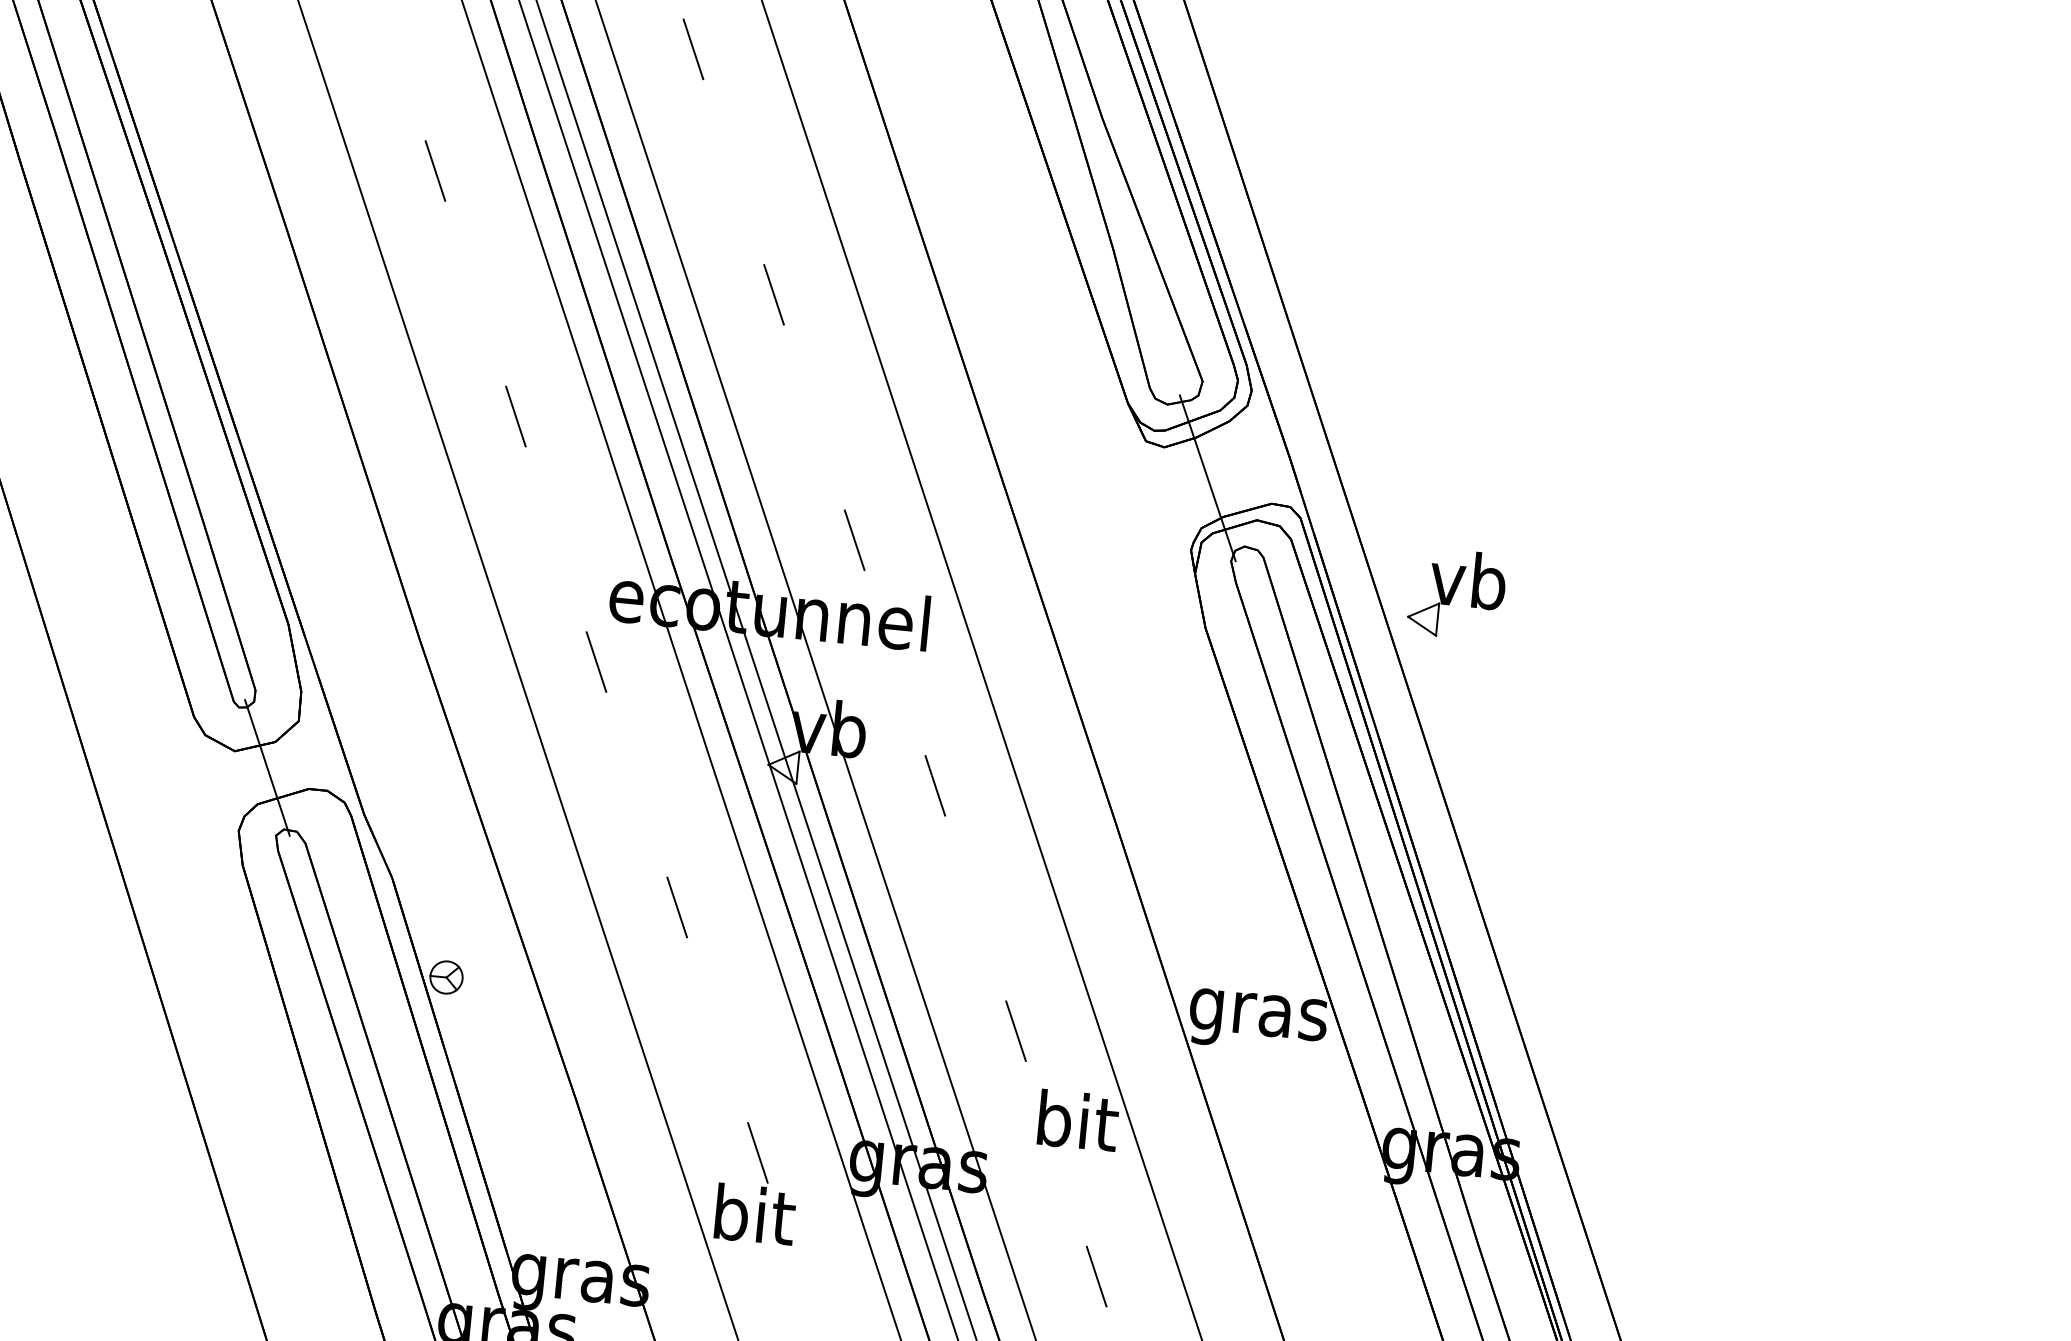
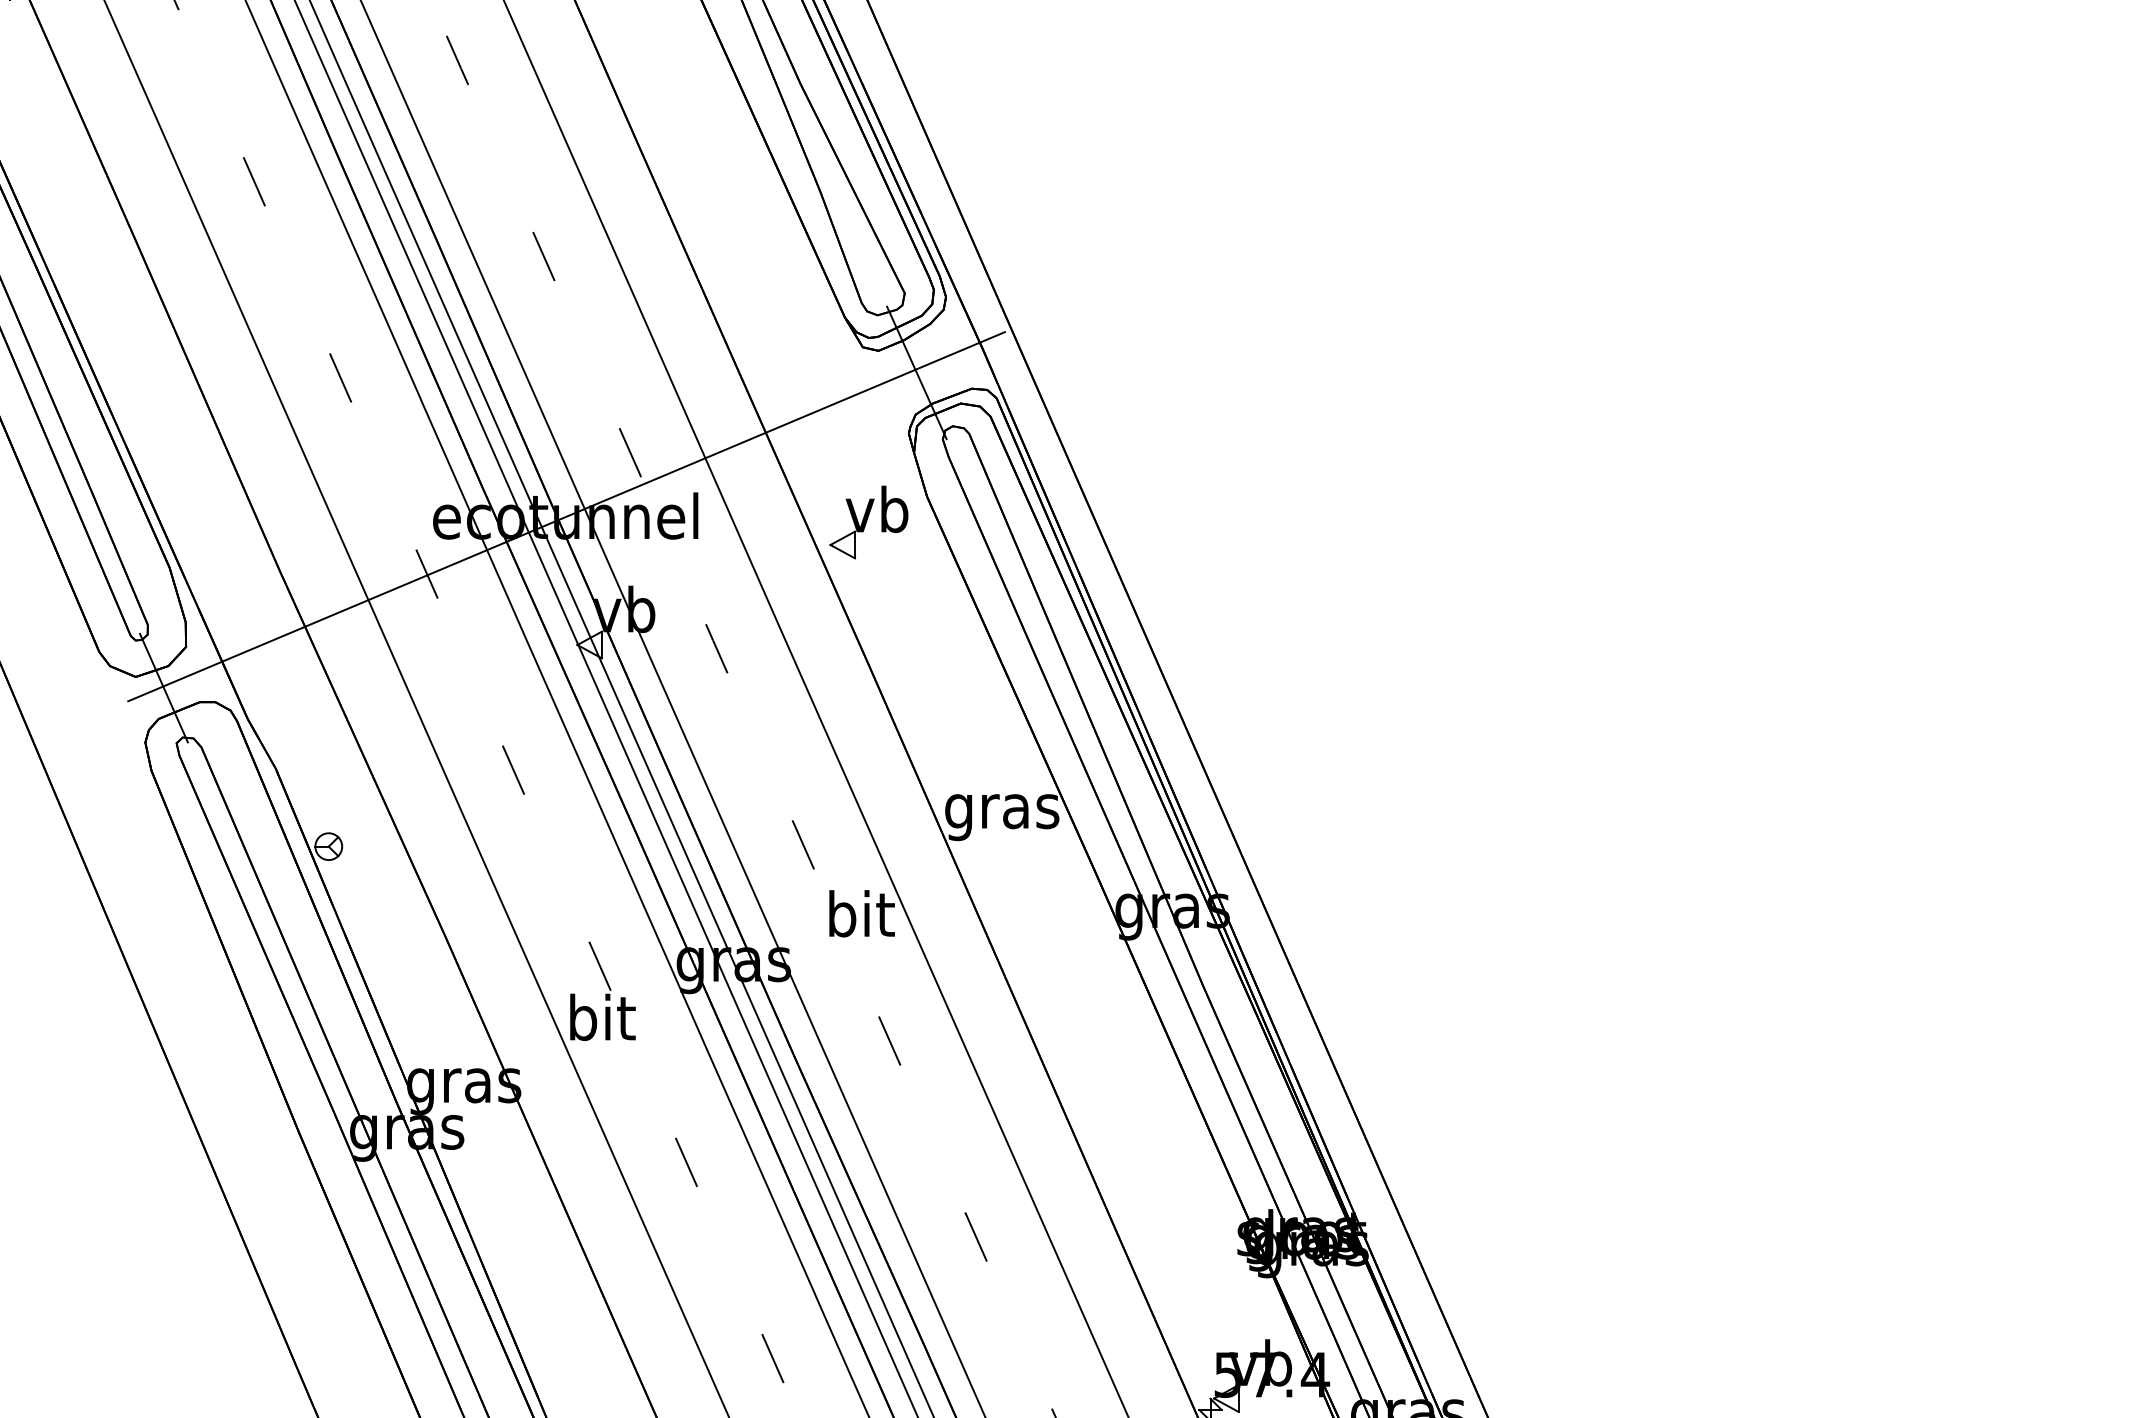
part: (1456, 594) -> (868, 522), moved
line: (770, 609) -> (566, 516), added

